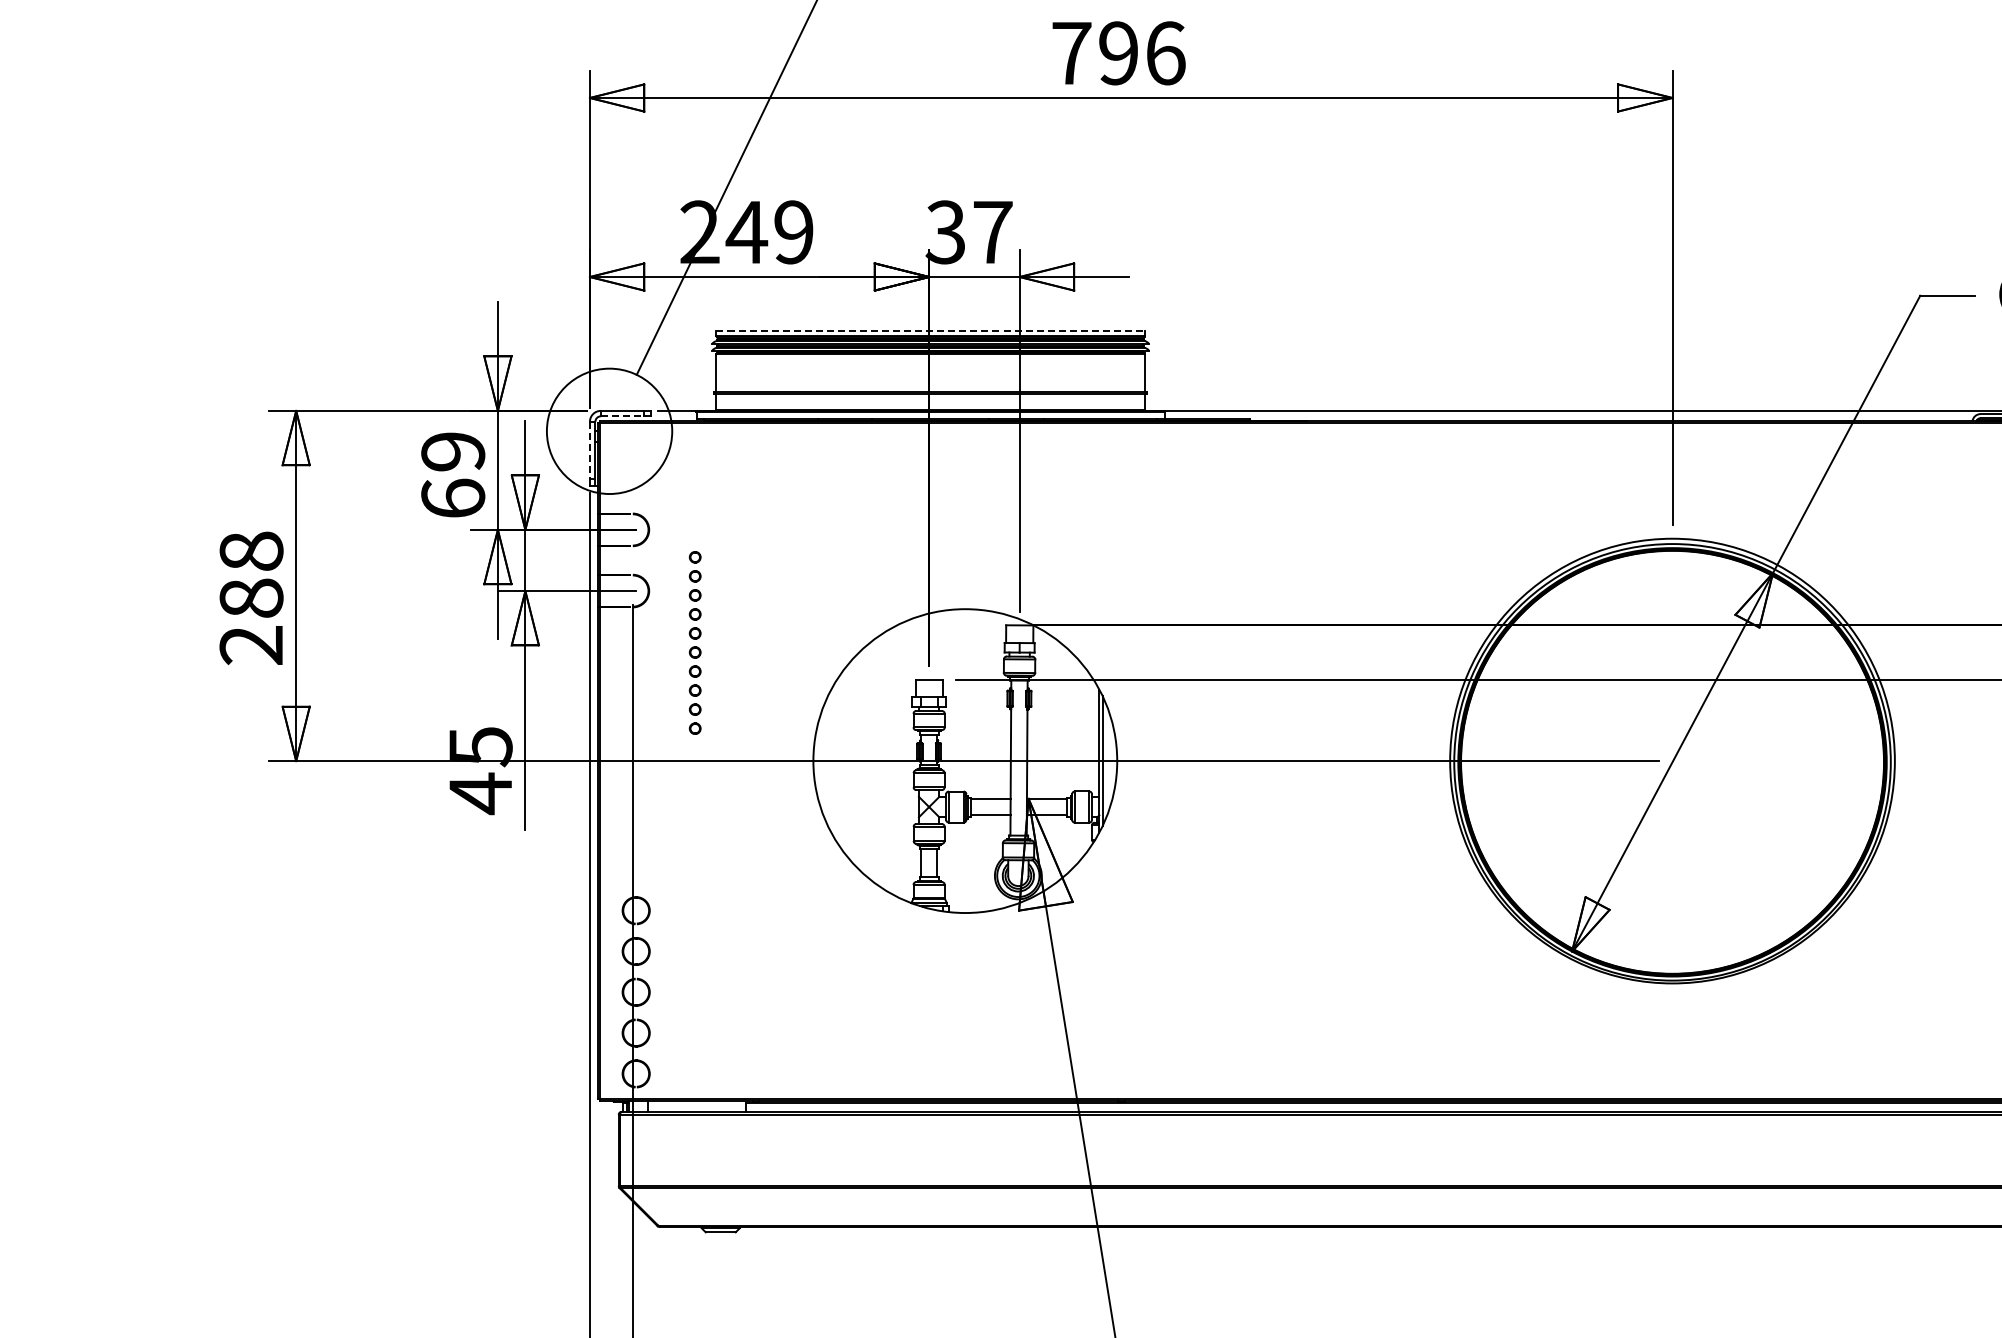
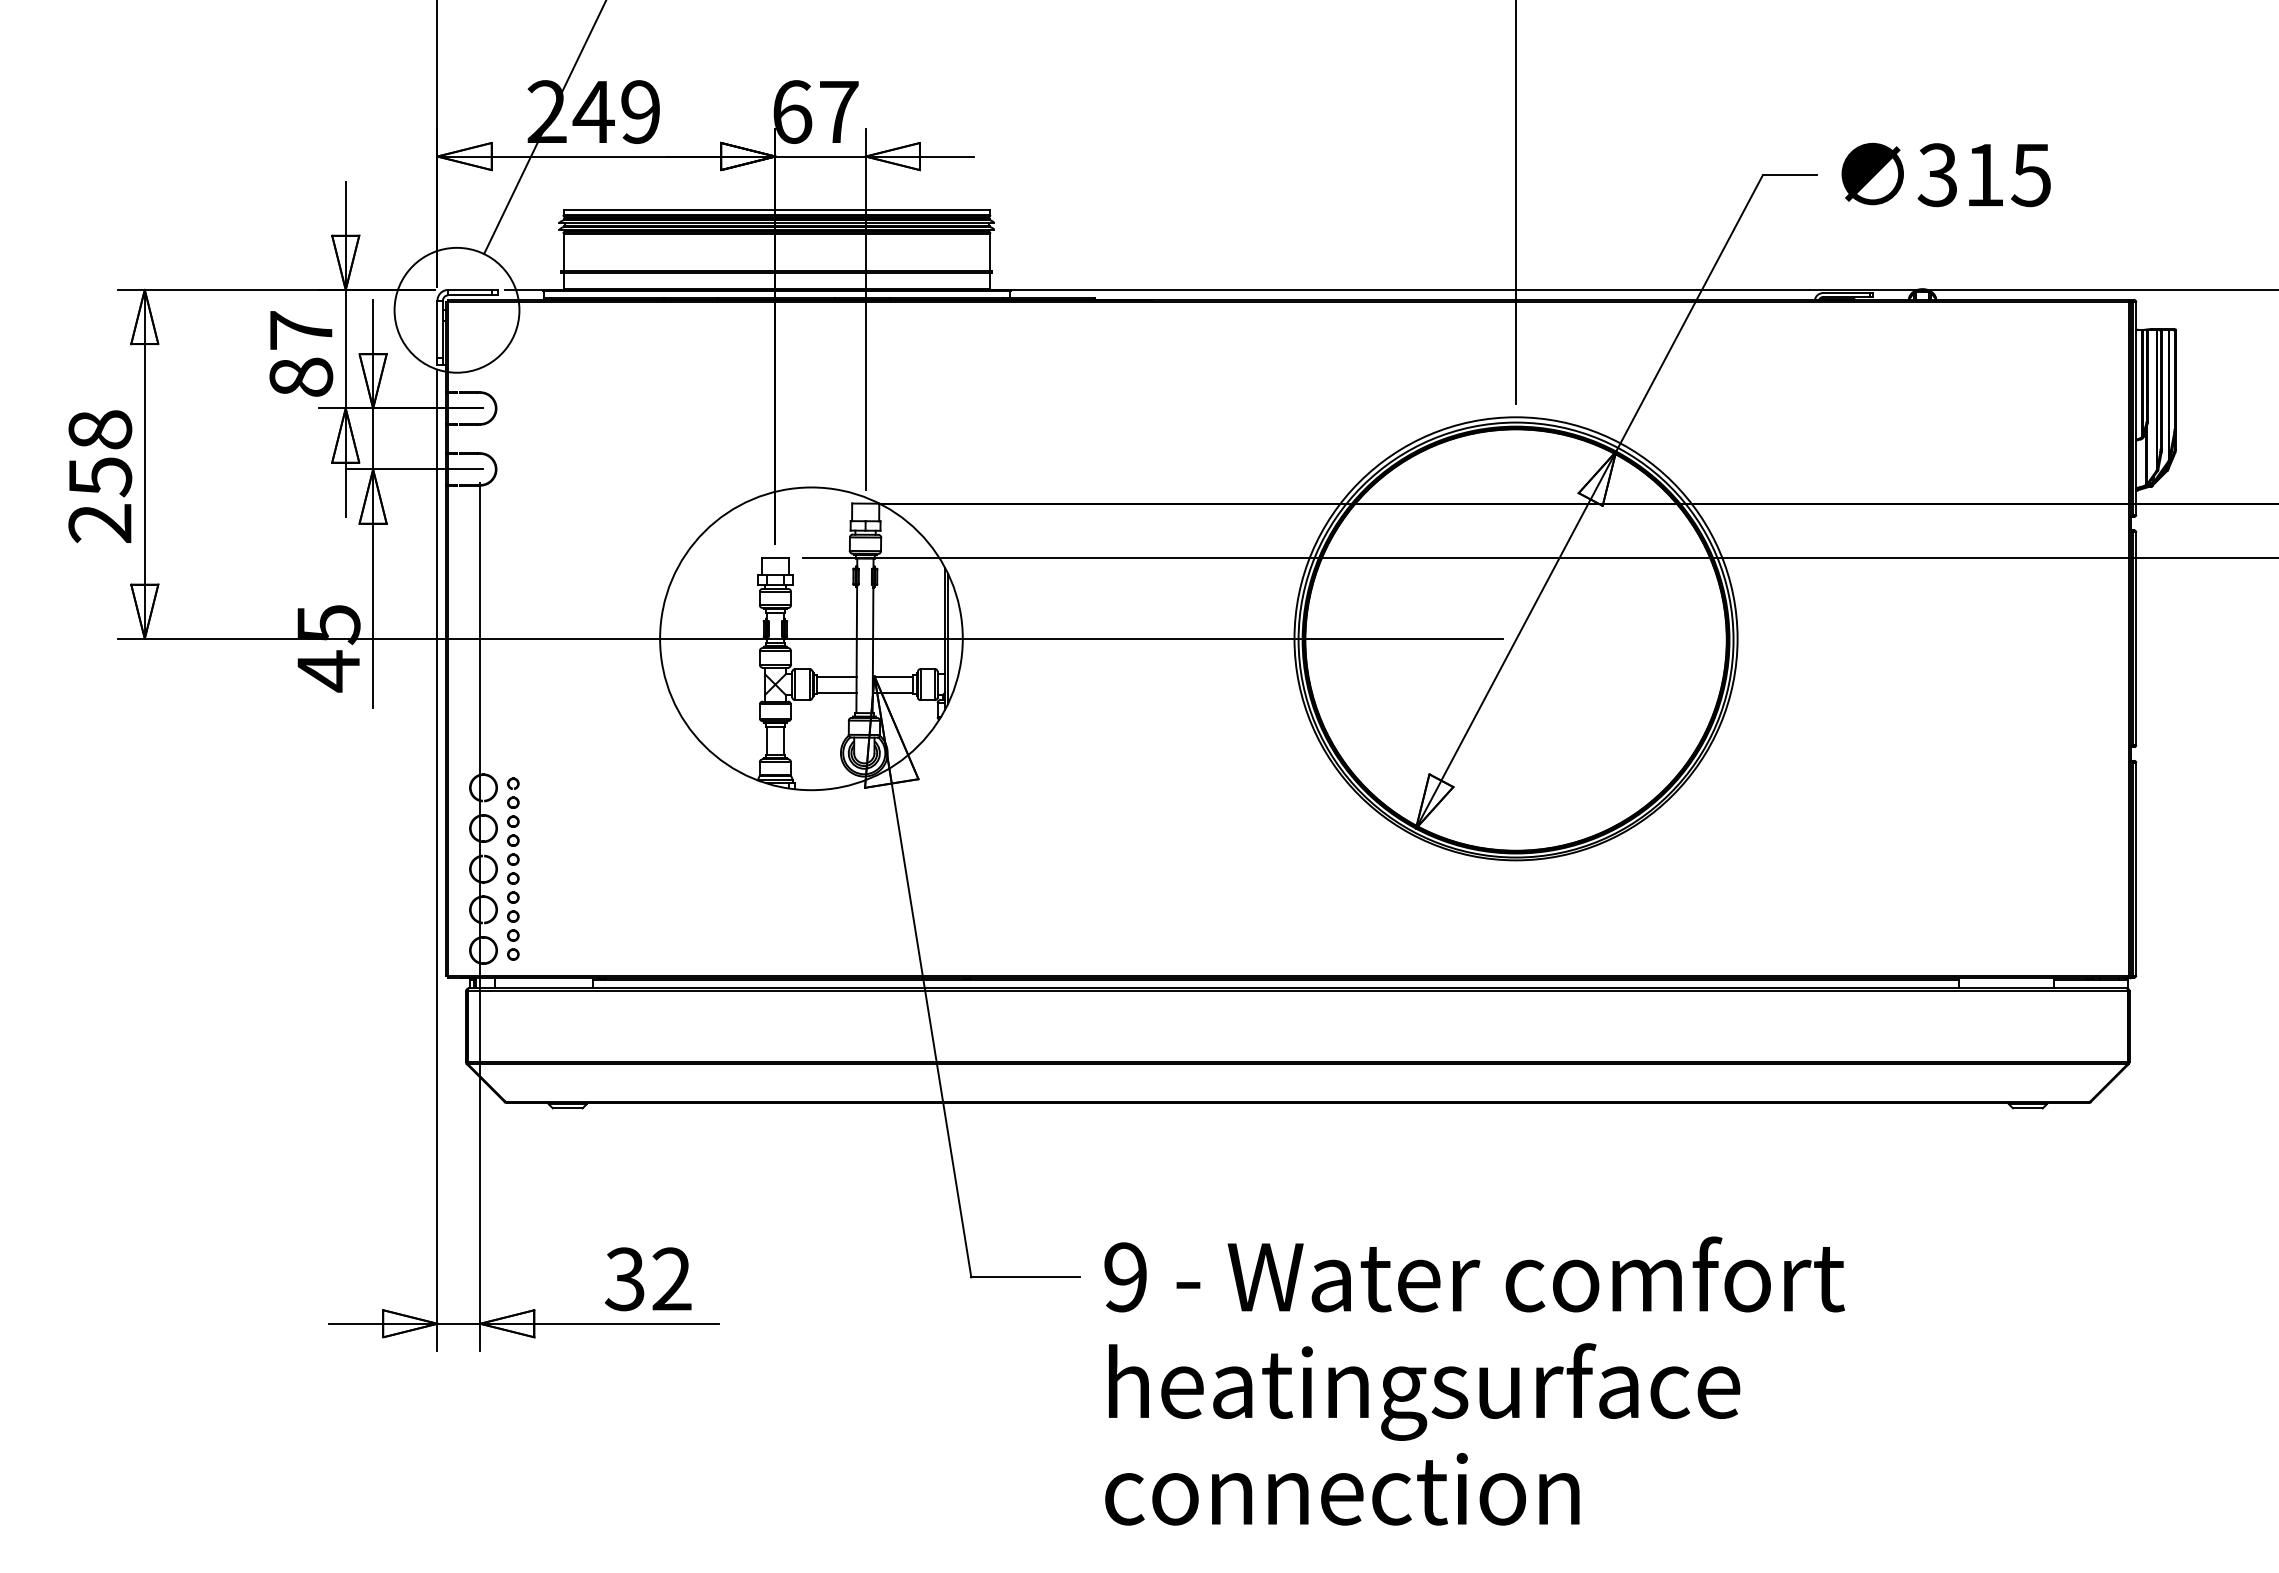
text: (945, 231) -> (791, 111), 37 -> 67
line: (931, 330) -> (777, 209), dashed -> solid
line: (623, 416) -> (470, 295), dashed -> solid
line: (589, 450) -> (437, 329), dashed -> solid
text: (453, 474) -> (301, 353), 69 -> 87
text: (251, 599) -> (100, 477), 288 -> 258
part: (695, 642) -> (513, 868), moved

